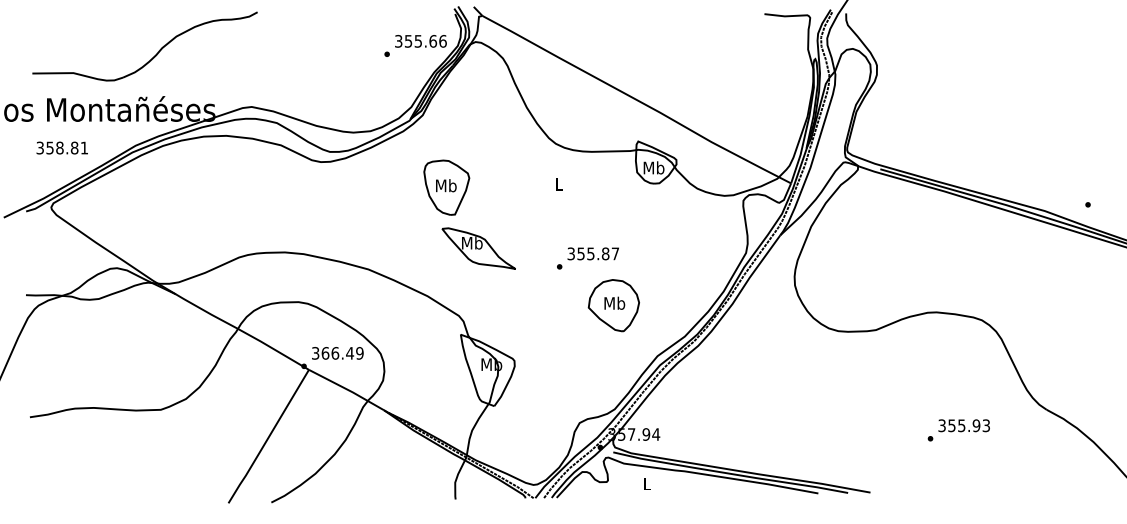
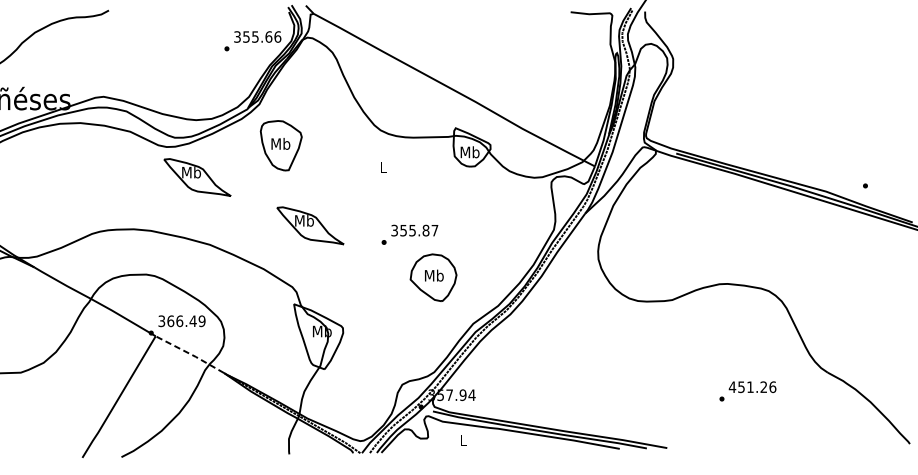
part: (446, 187) -> (281, 145), moved
part: (354, 195) -> (197, 177), added
line: (346, 389) -> (189, 354), solid -> dashed
text: (964, 425) -> (752, 386), 355.93 -> 451.26

